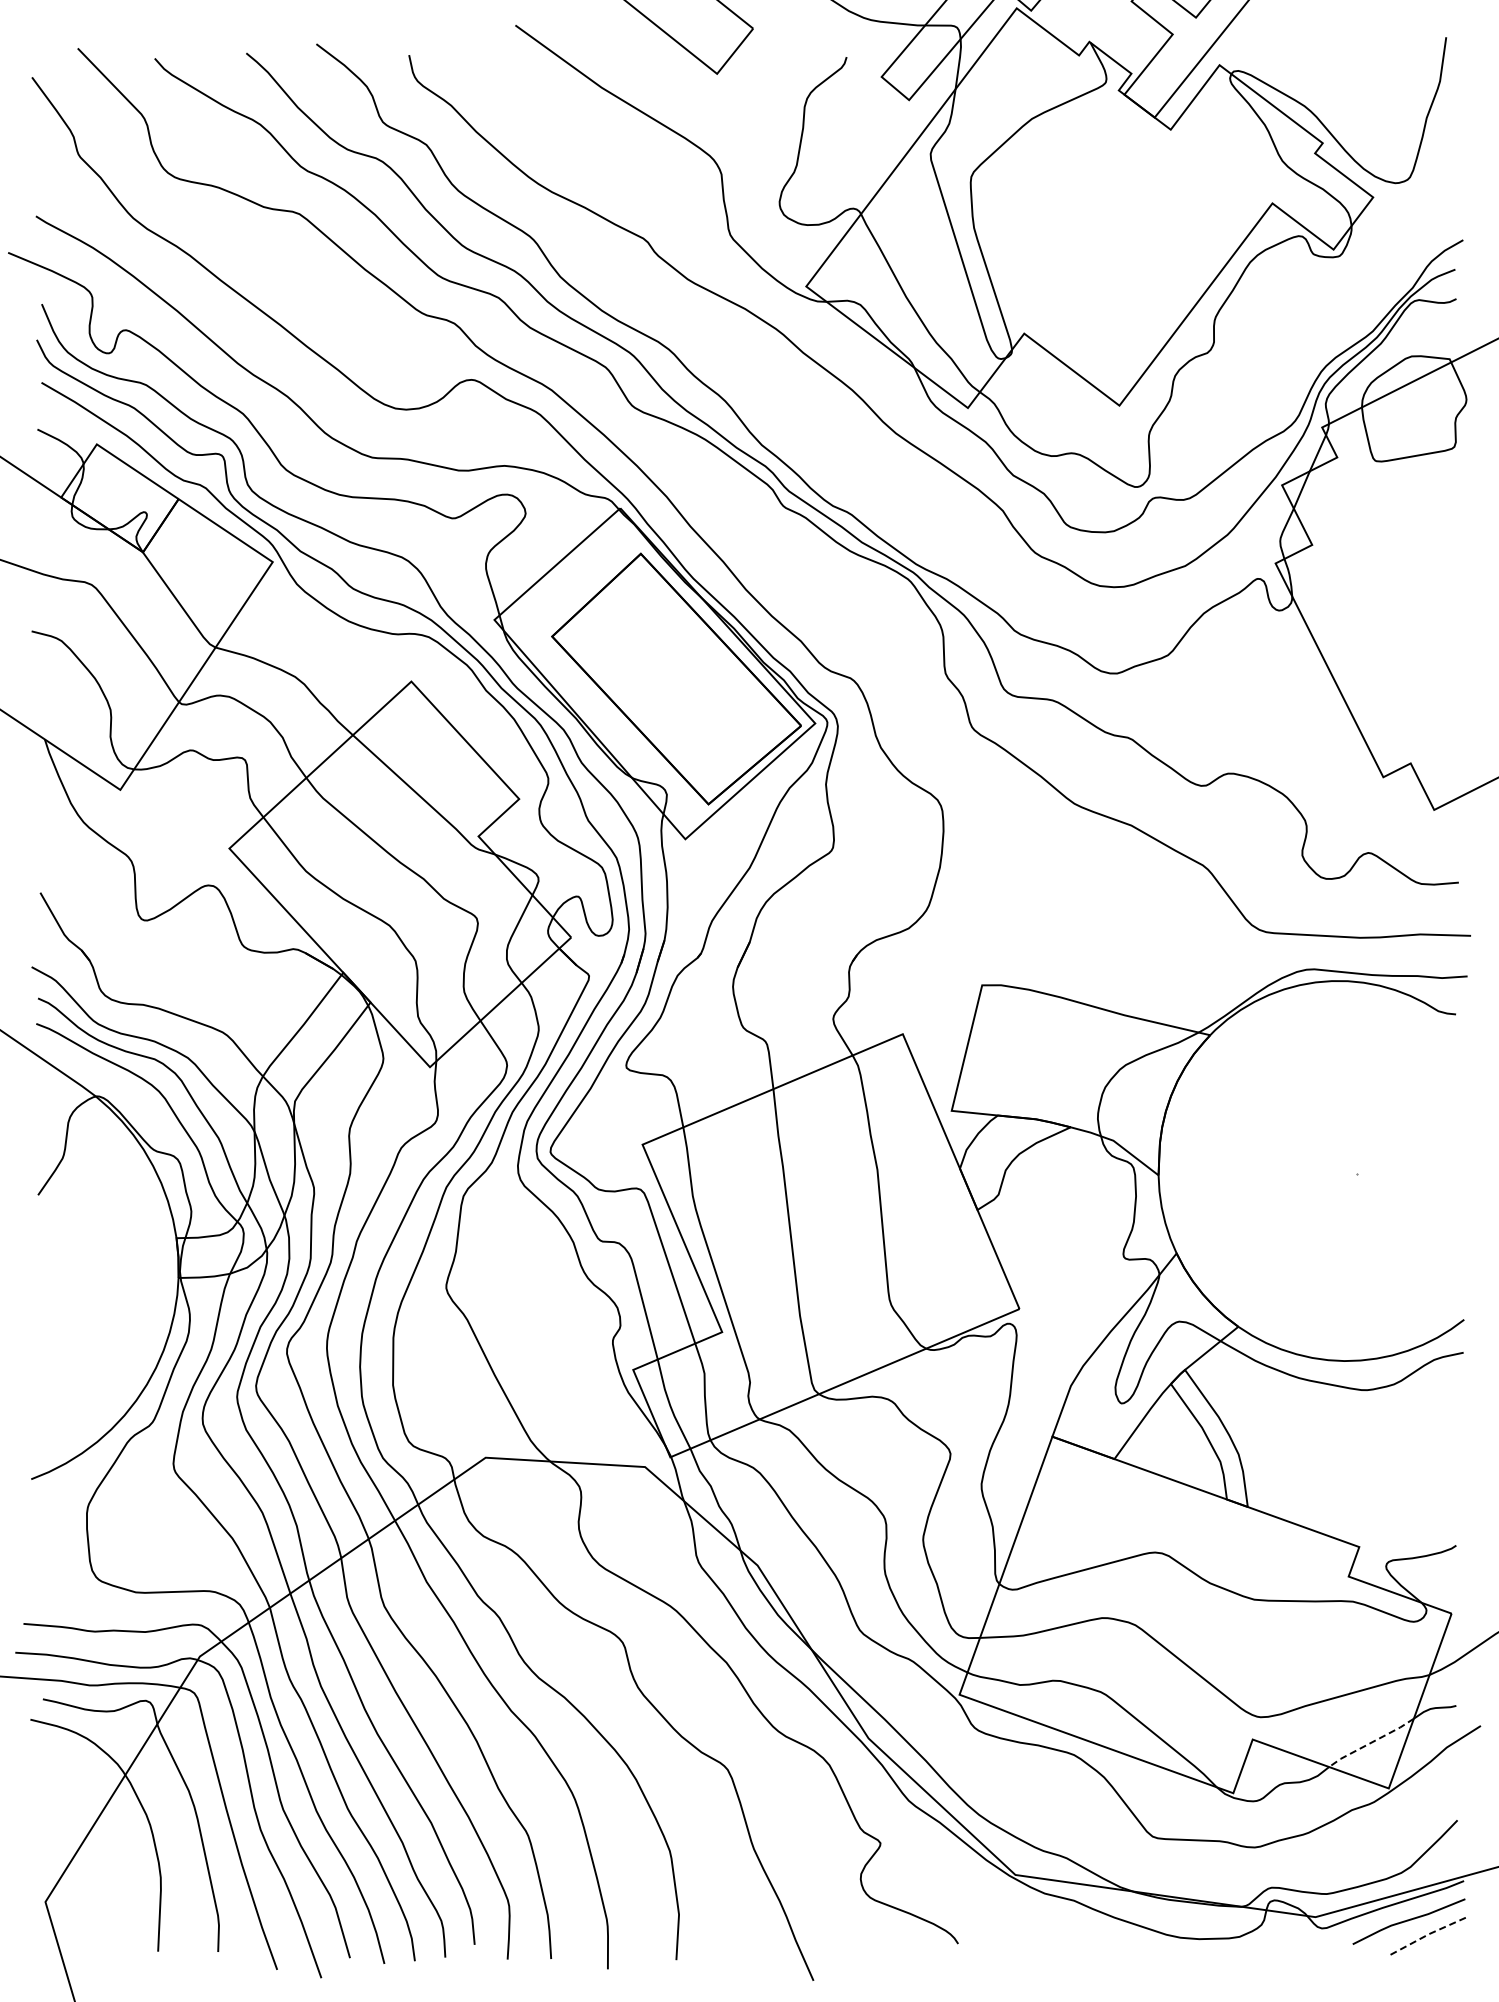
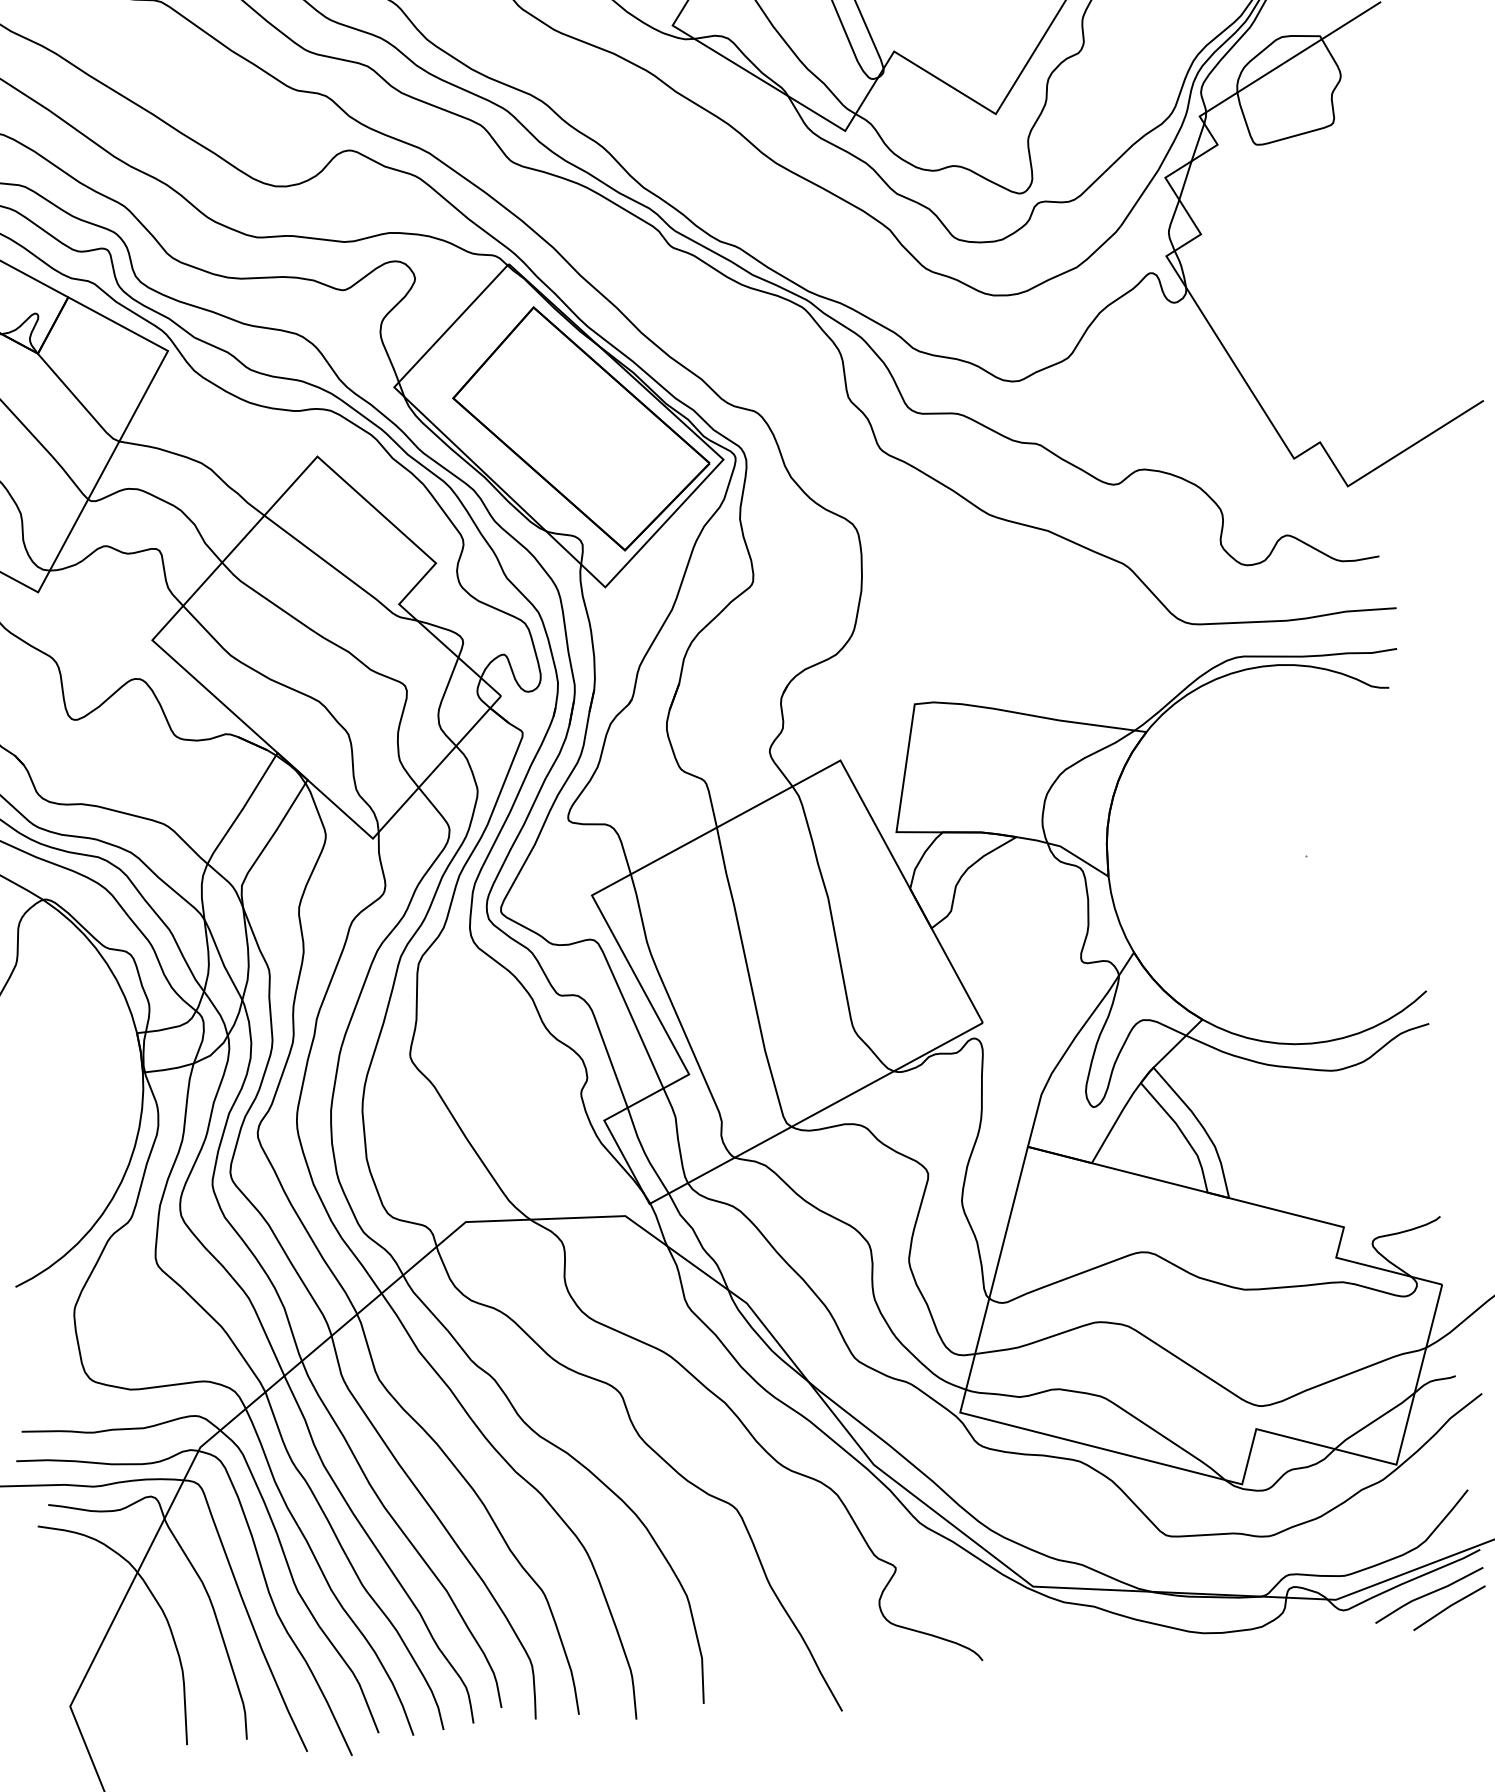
line: (1371, 1742) -> (1374, 1420), dashed -> solid
line: (1427, 1935) -> (1449, 1607), dashed -> solid

